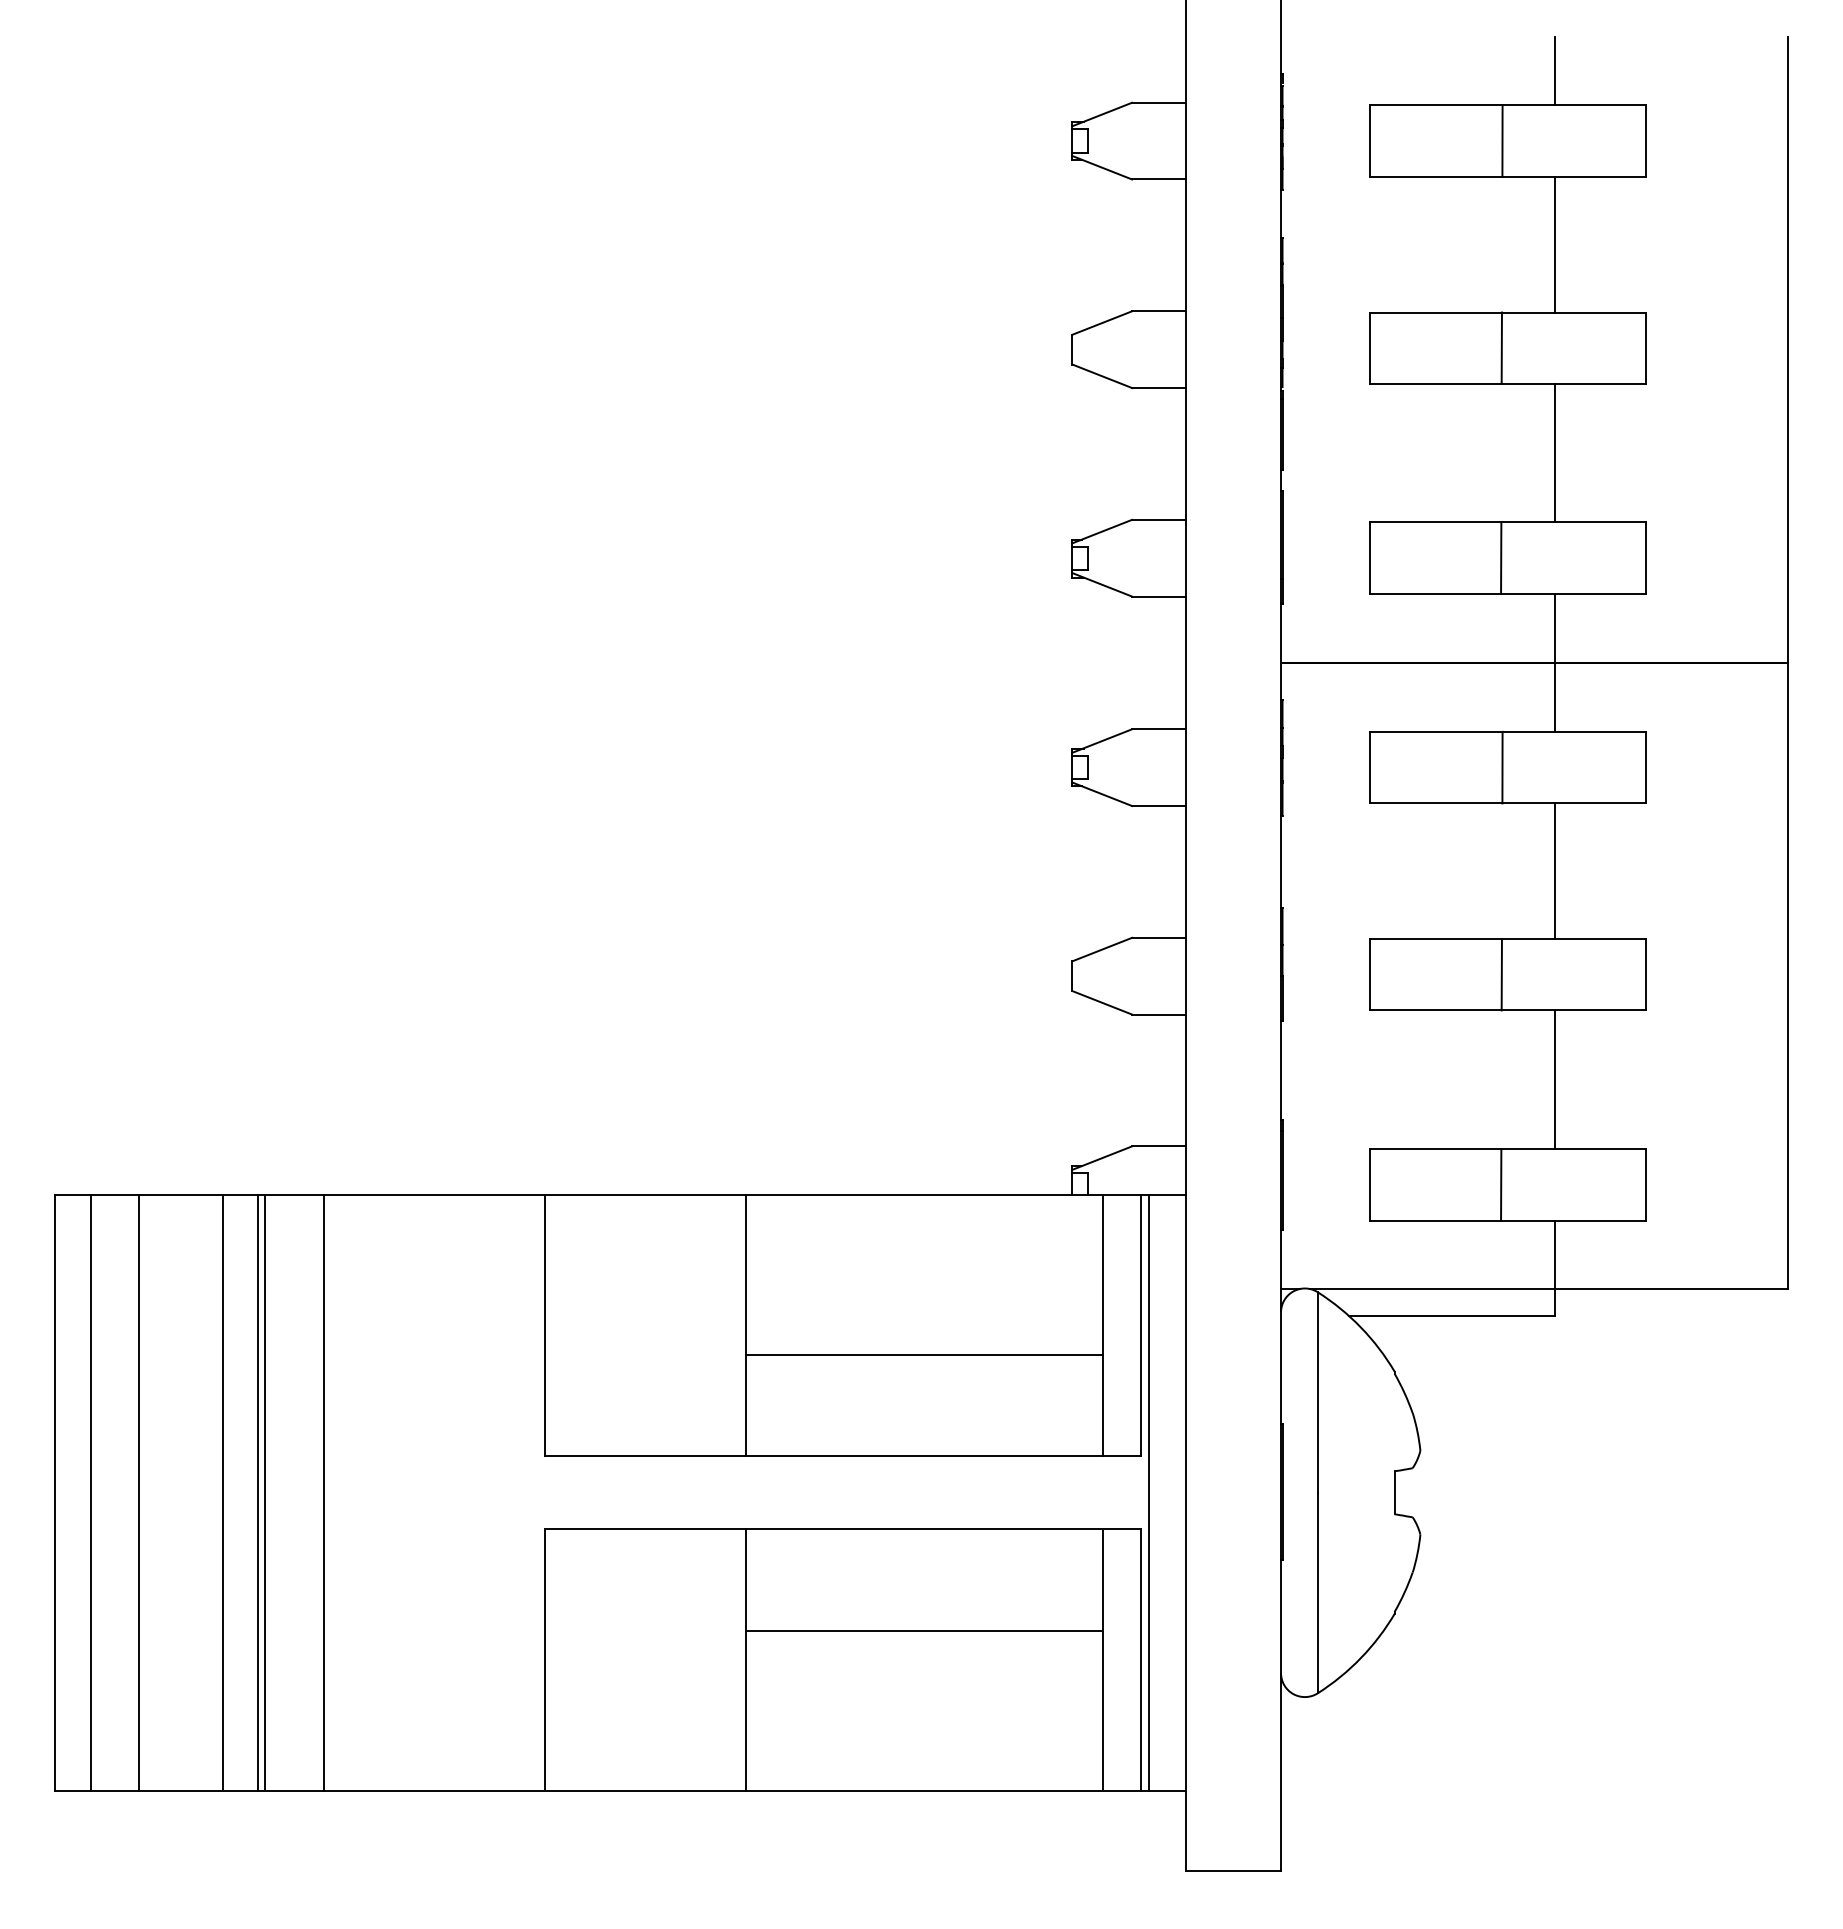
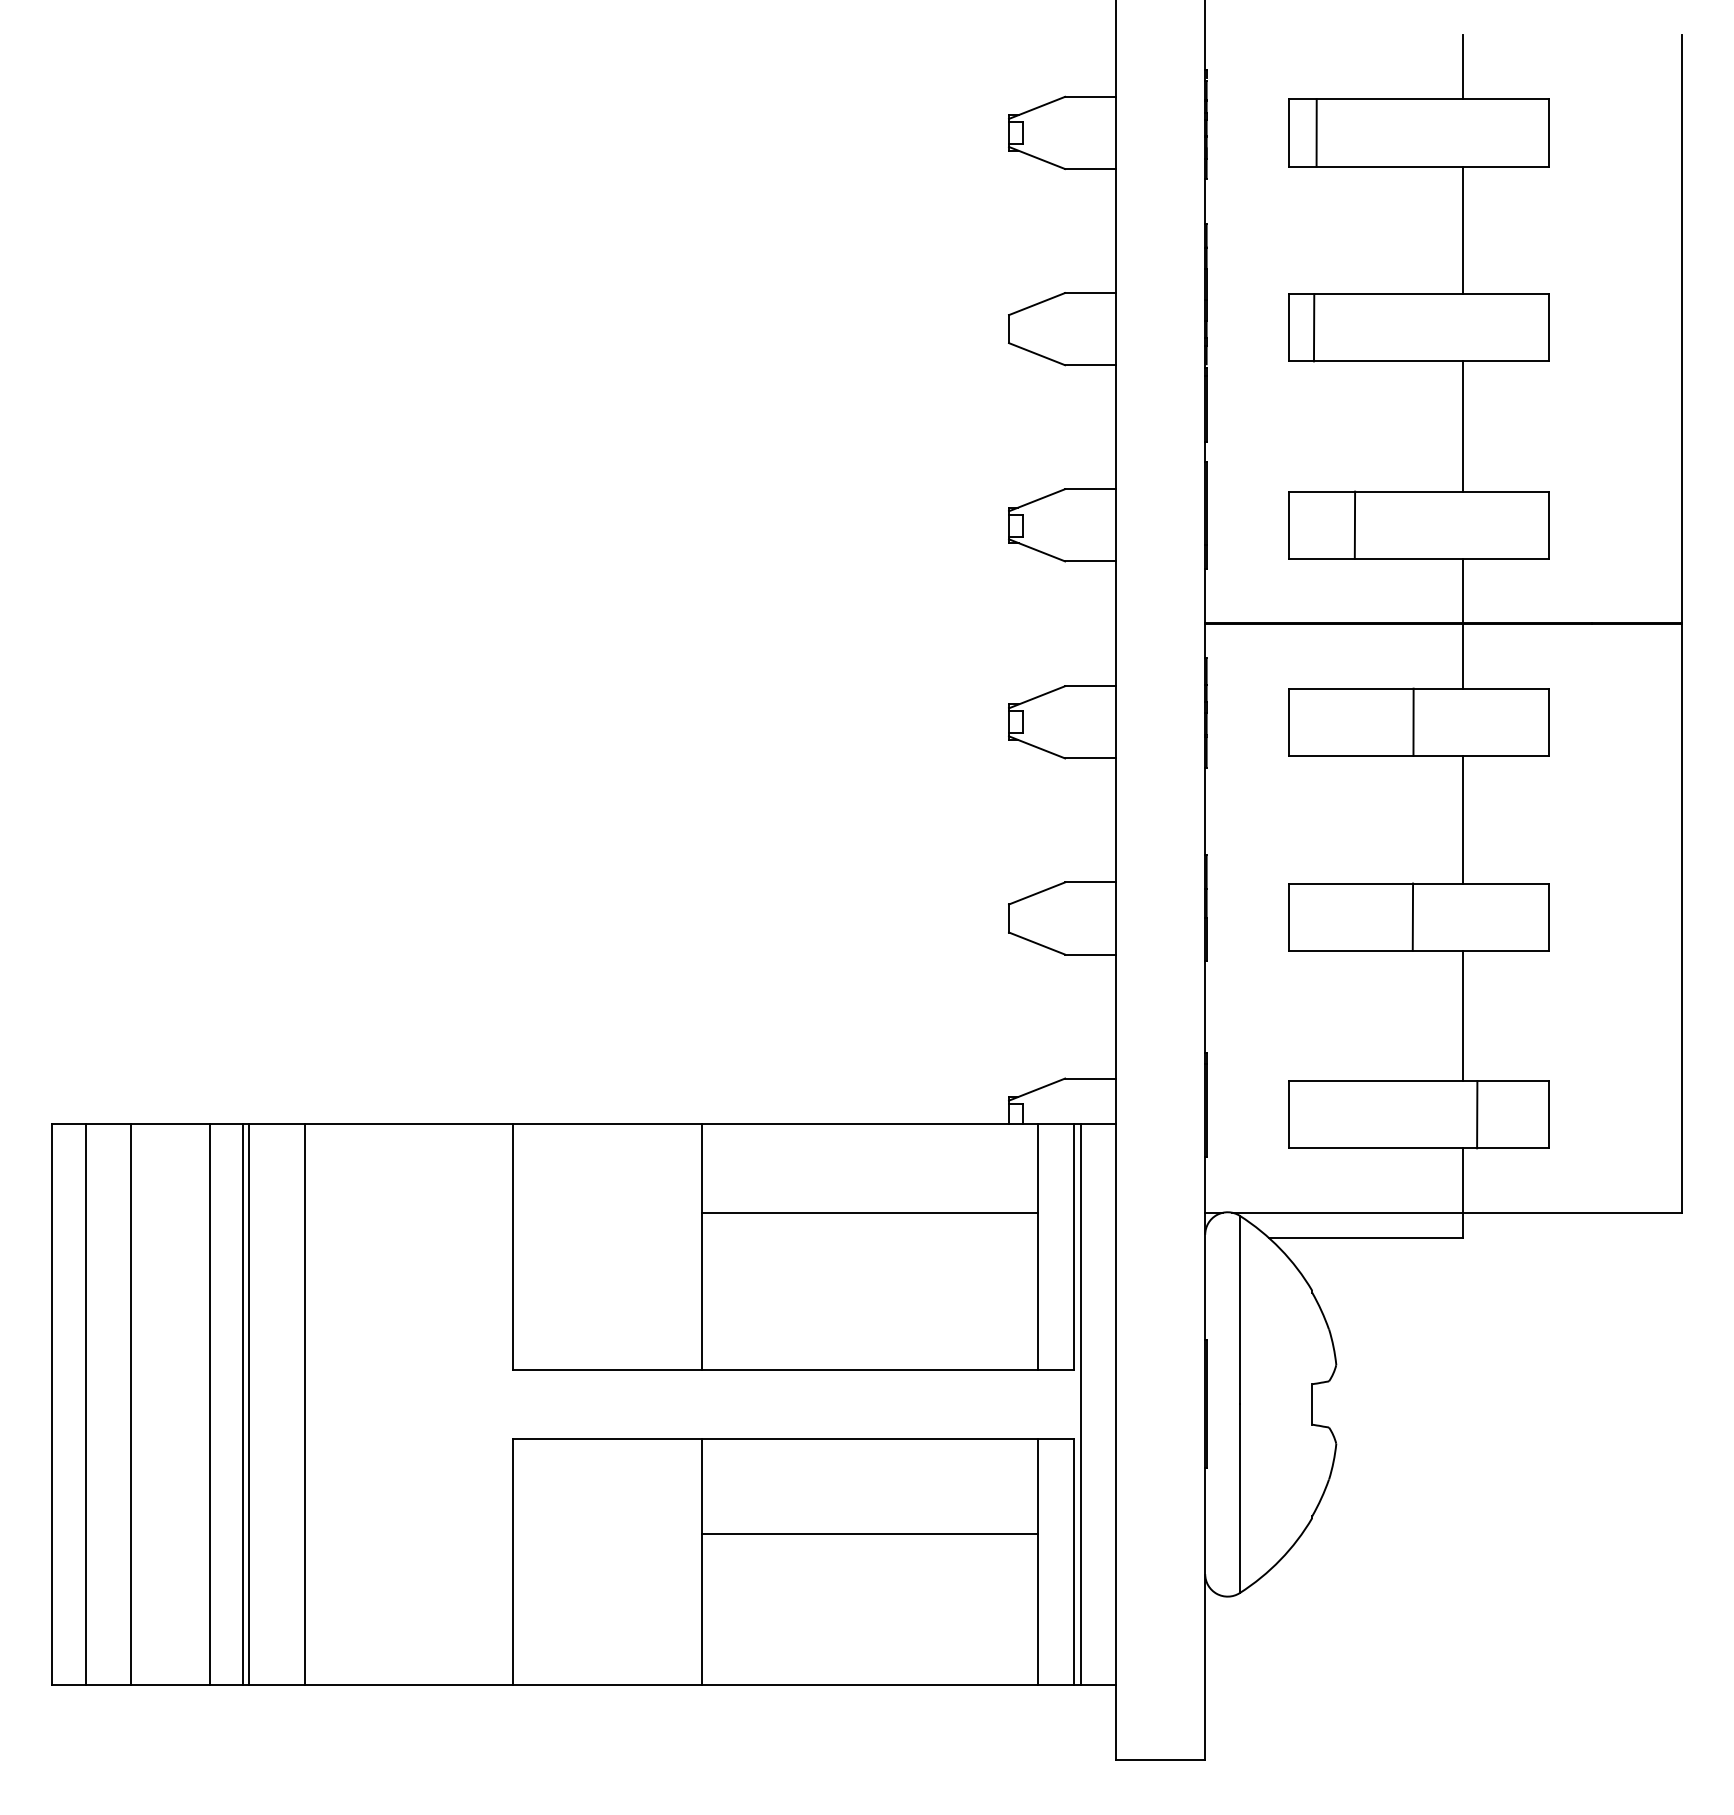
line: (1502, 140) -> (1316, 132), moved
line: (1501, 347) -> (1313, 327), moved
line: (1501, 558) -> (1355, 525), moved
line: (1501, 1184) -> (1477, 1114), moved
line: (924, 1354) -> (869, 1212), moved

